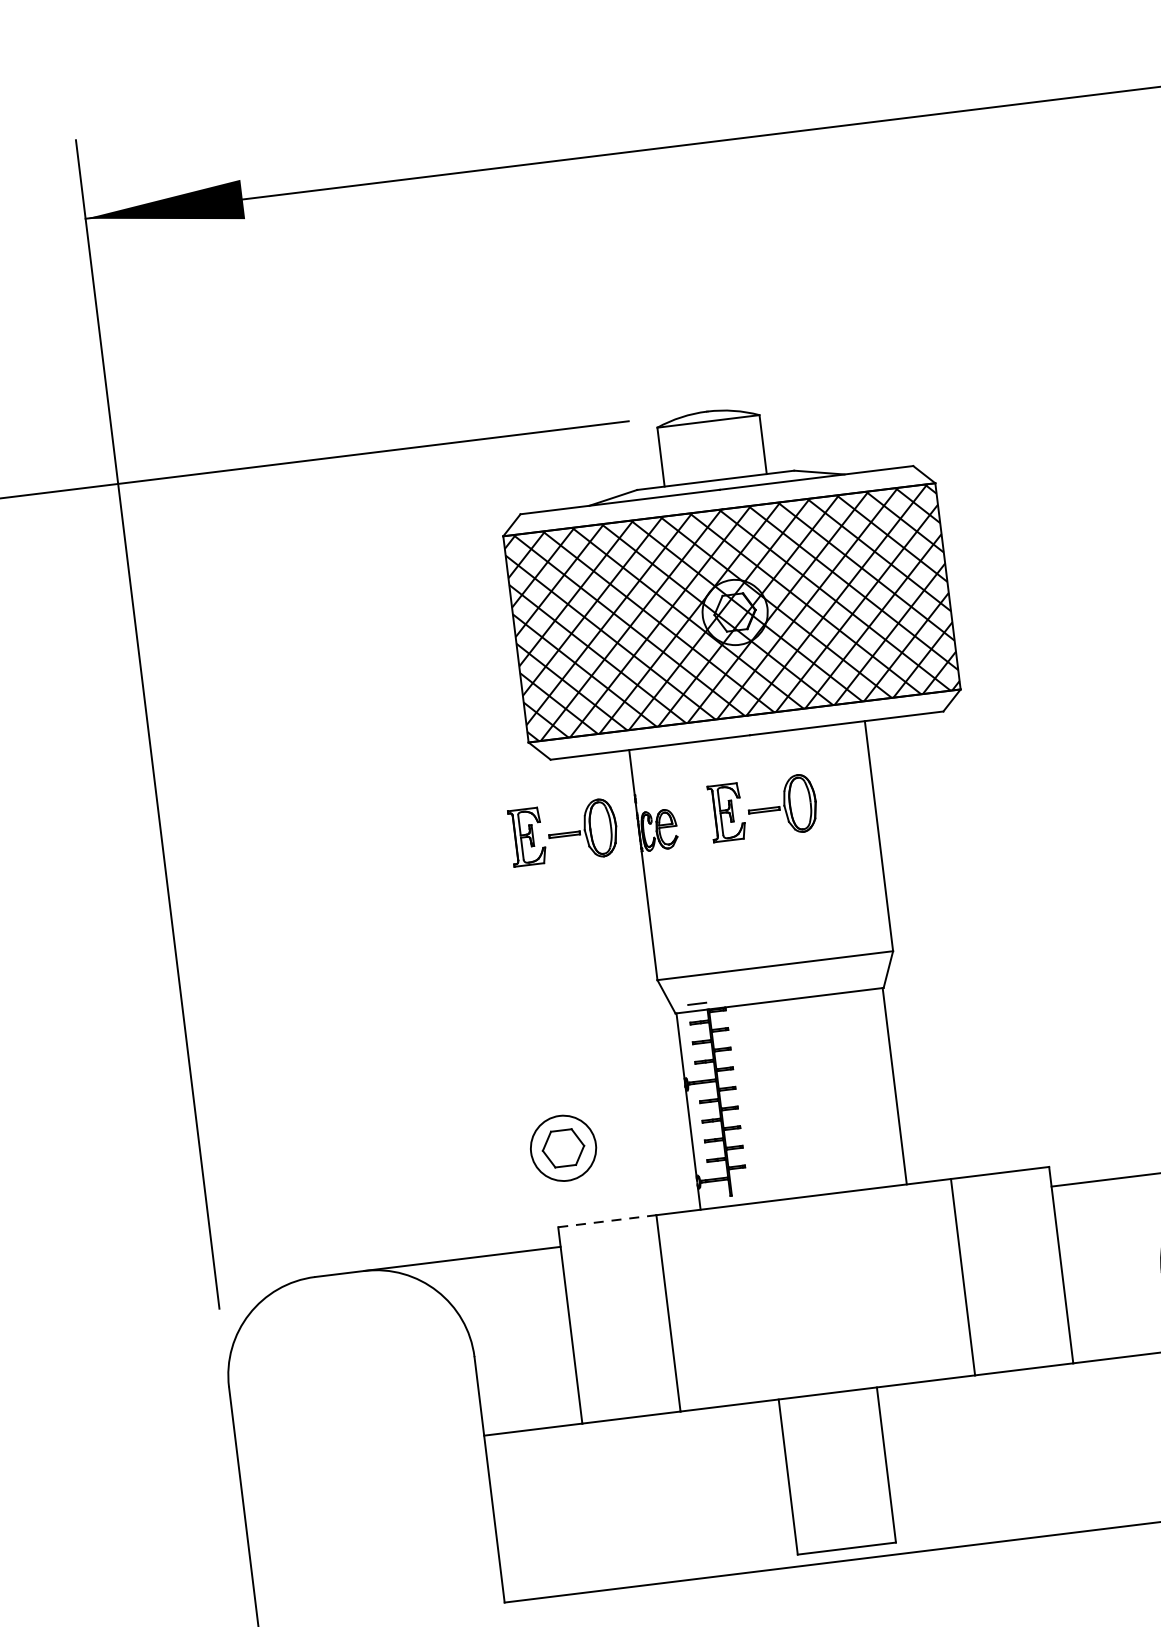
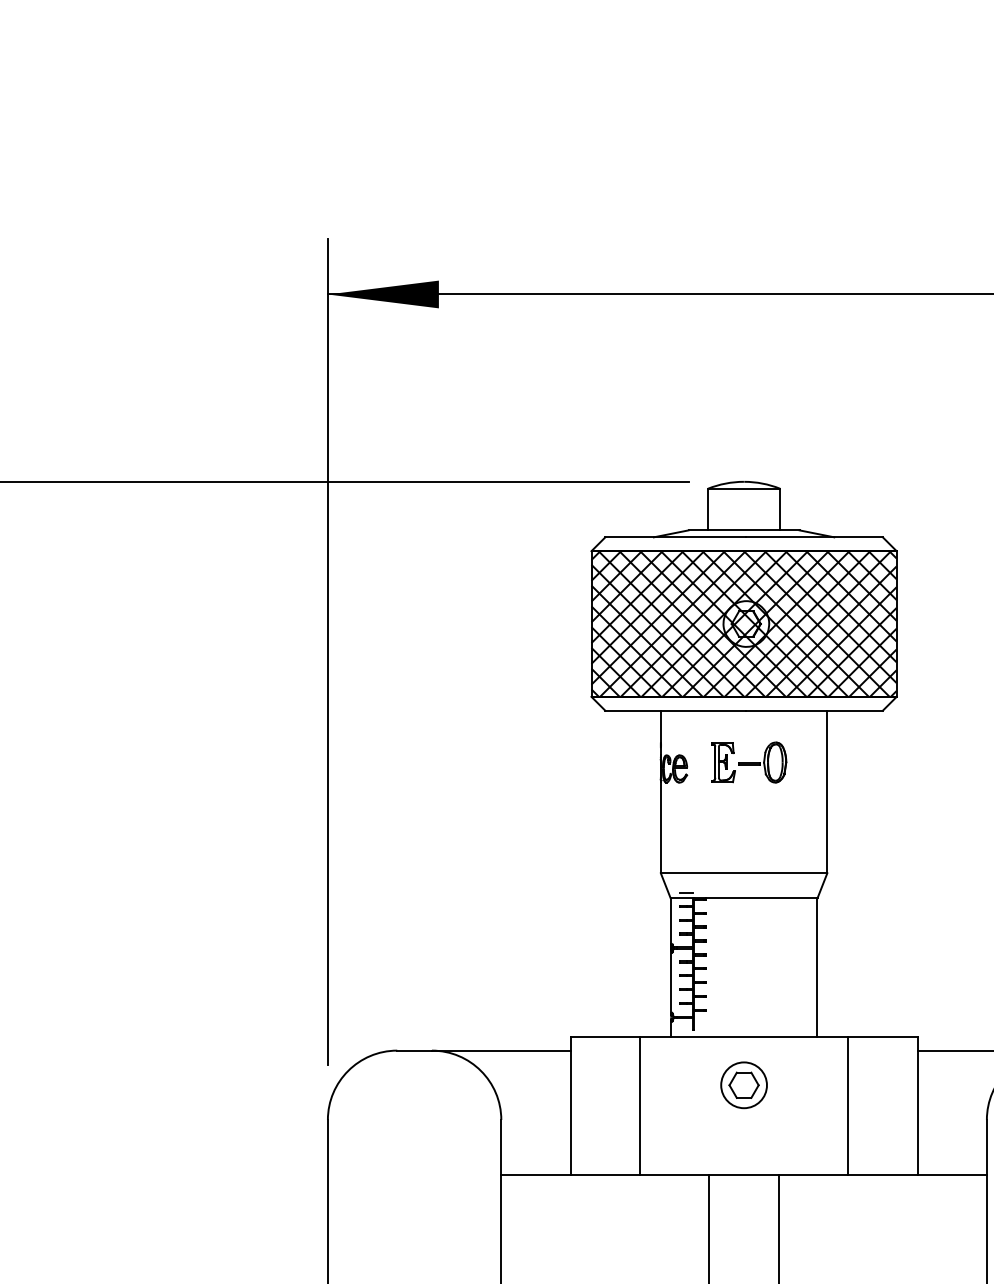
part: (564, 832) -> (608, 762), removed
part: (562, 1148) -> (743, 1085), moved
line: (607, 1220) -> (605, 1036), dashed -> solid

